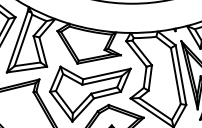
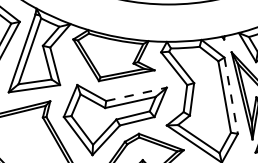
line: (107, 74) -> (137, 94), solid -> dashed
line: (181, 74) -> (231, 95), solid -> dashed

